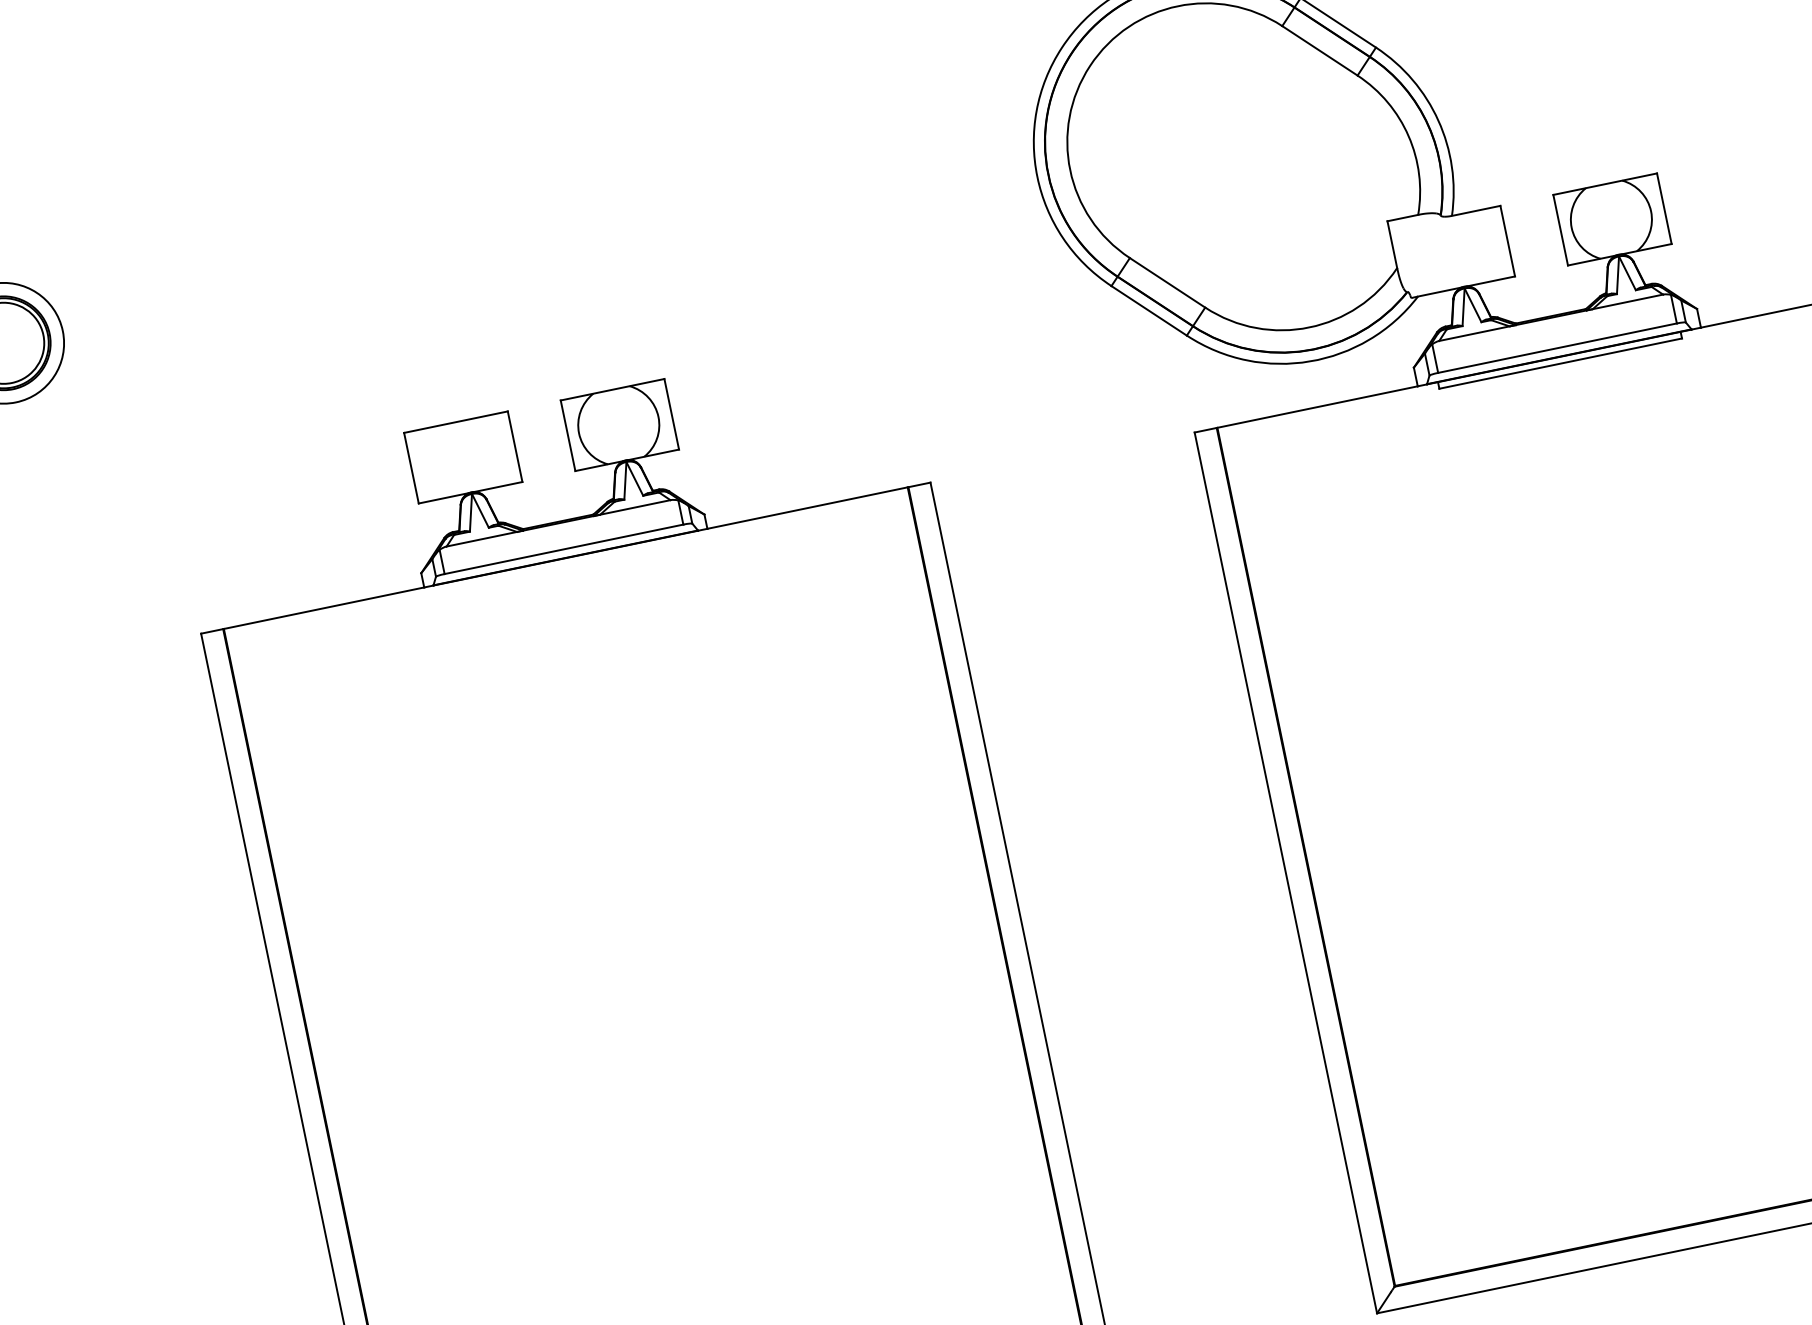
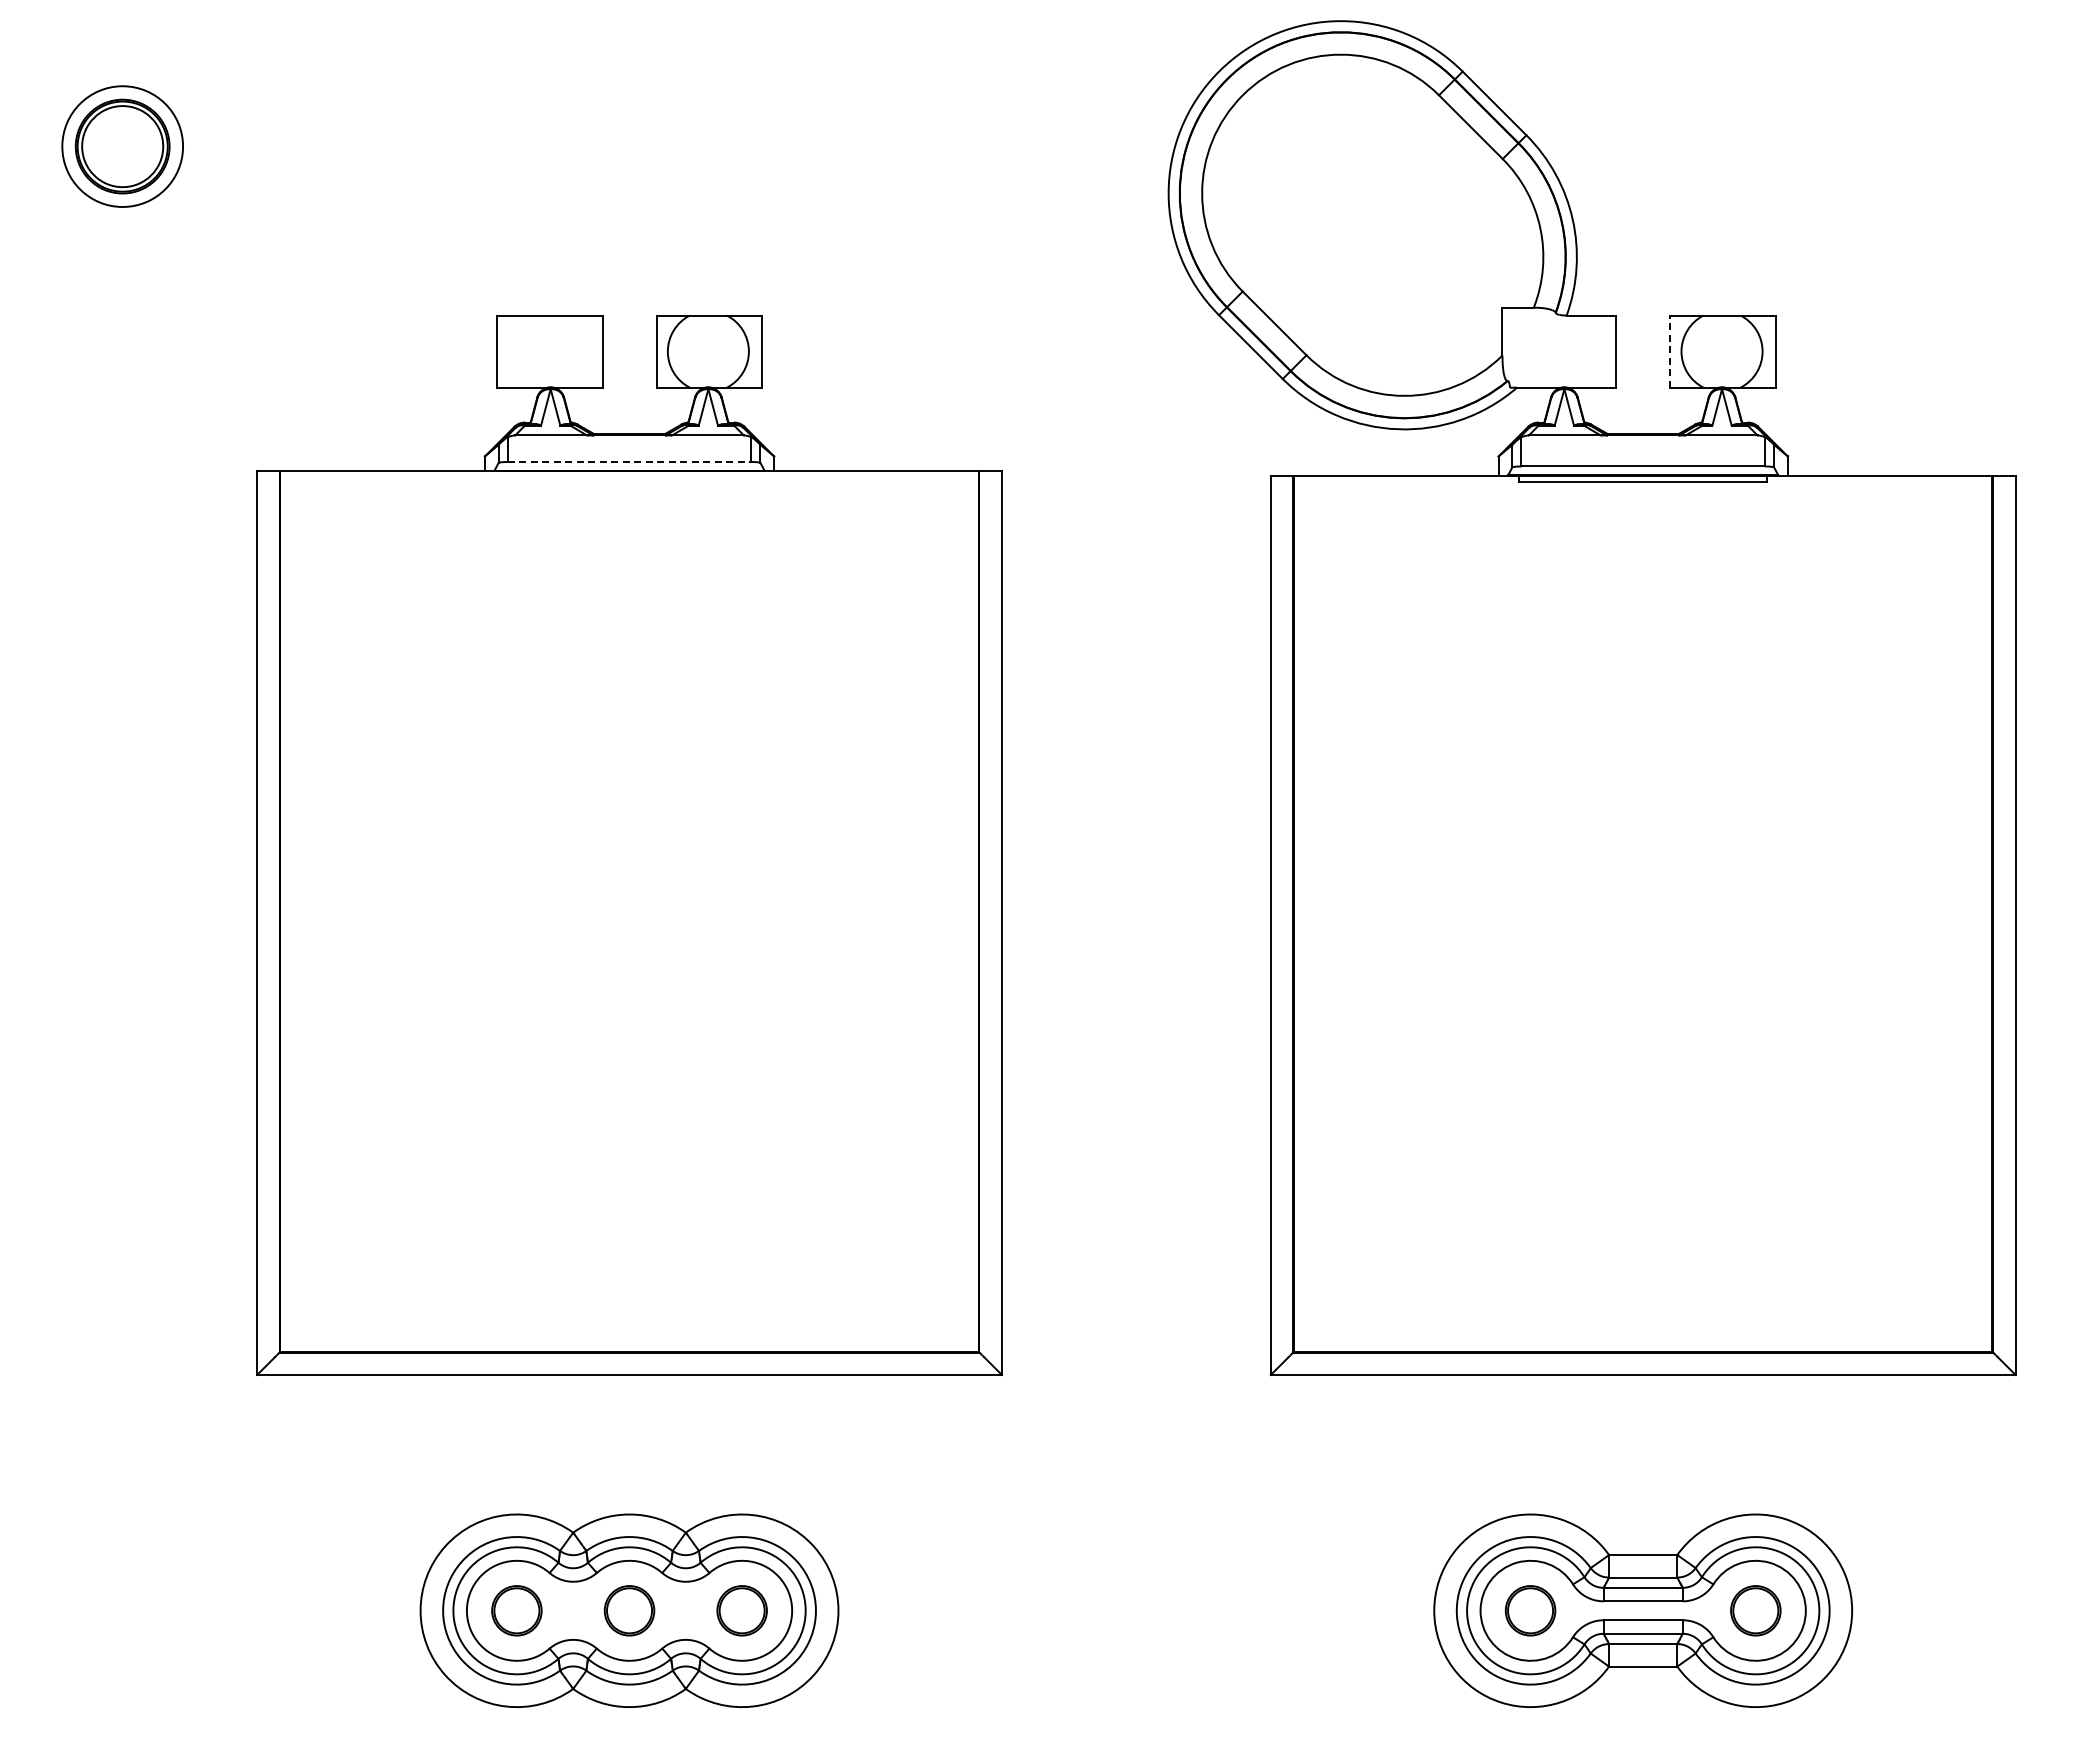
line: (1560, 230) -> (1670, 351), solid -> dashed
line: (563, 548) -> (629, 461), solid -> dashed

